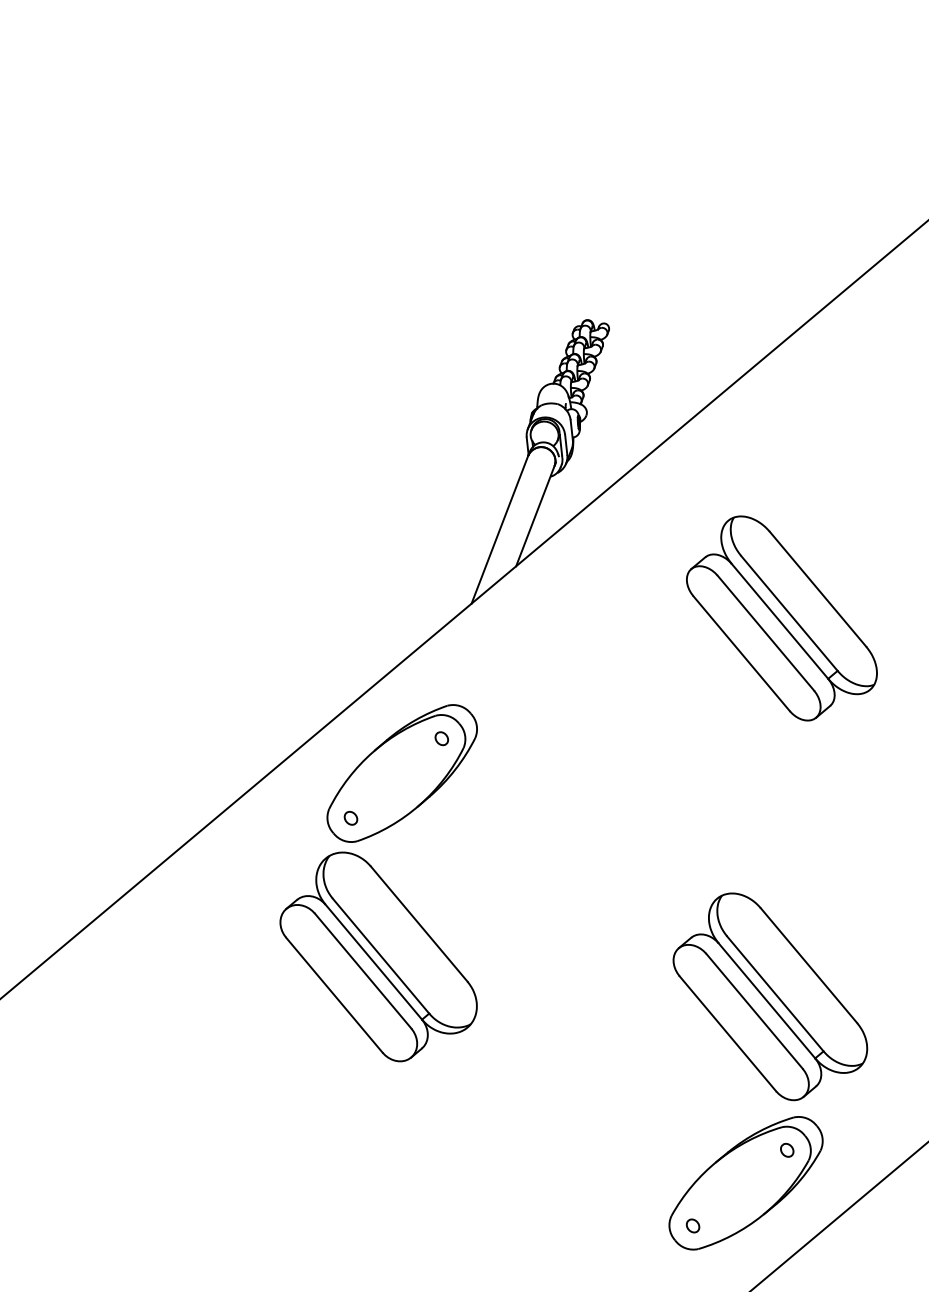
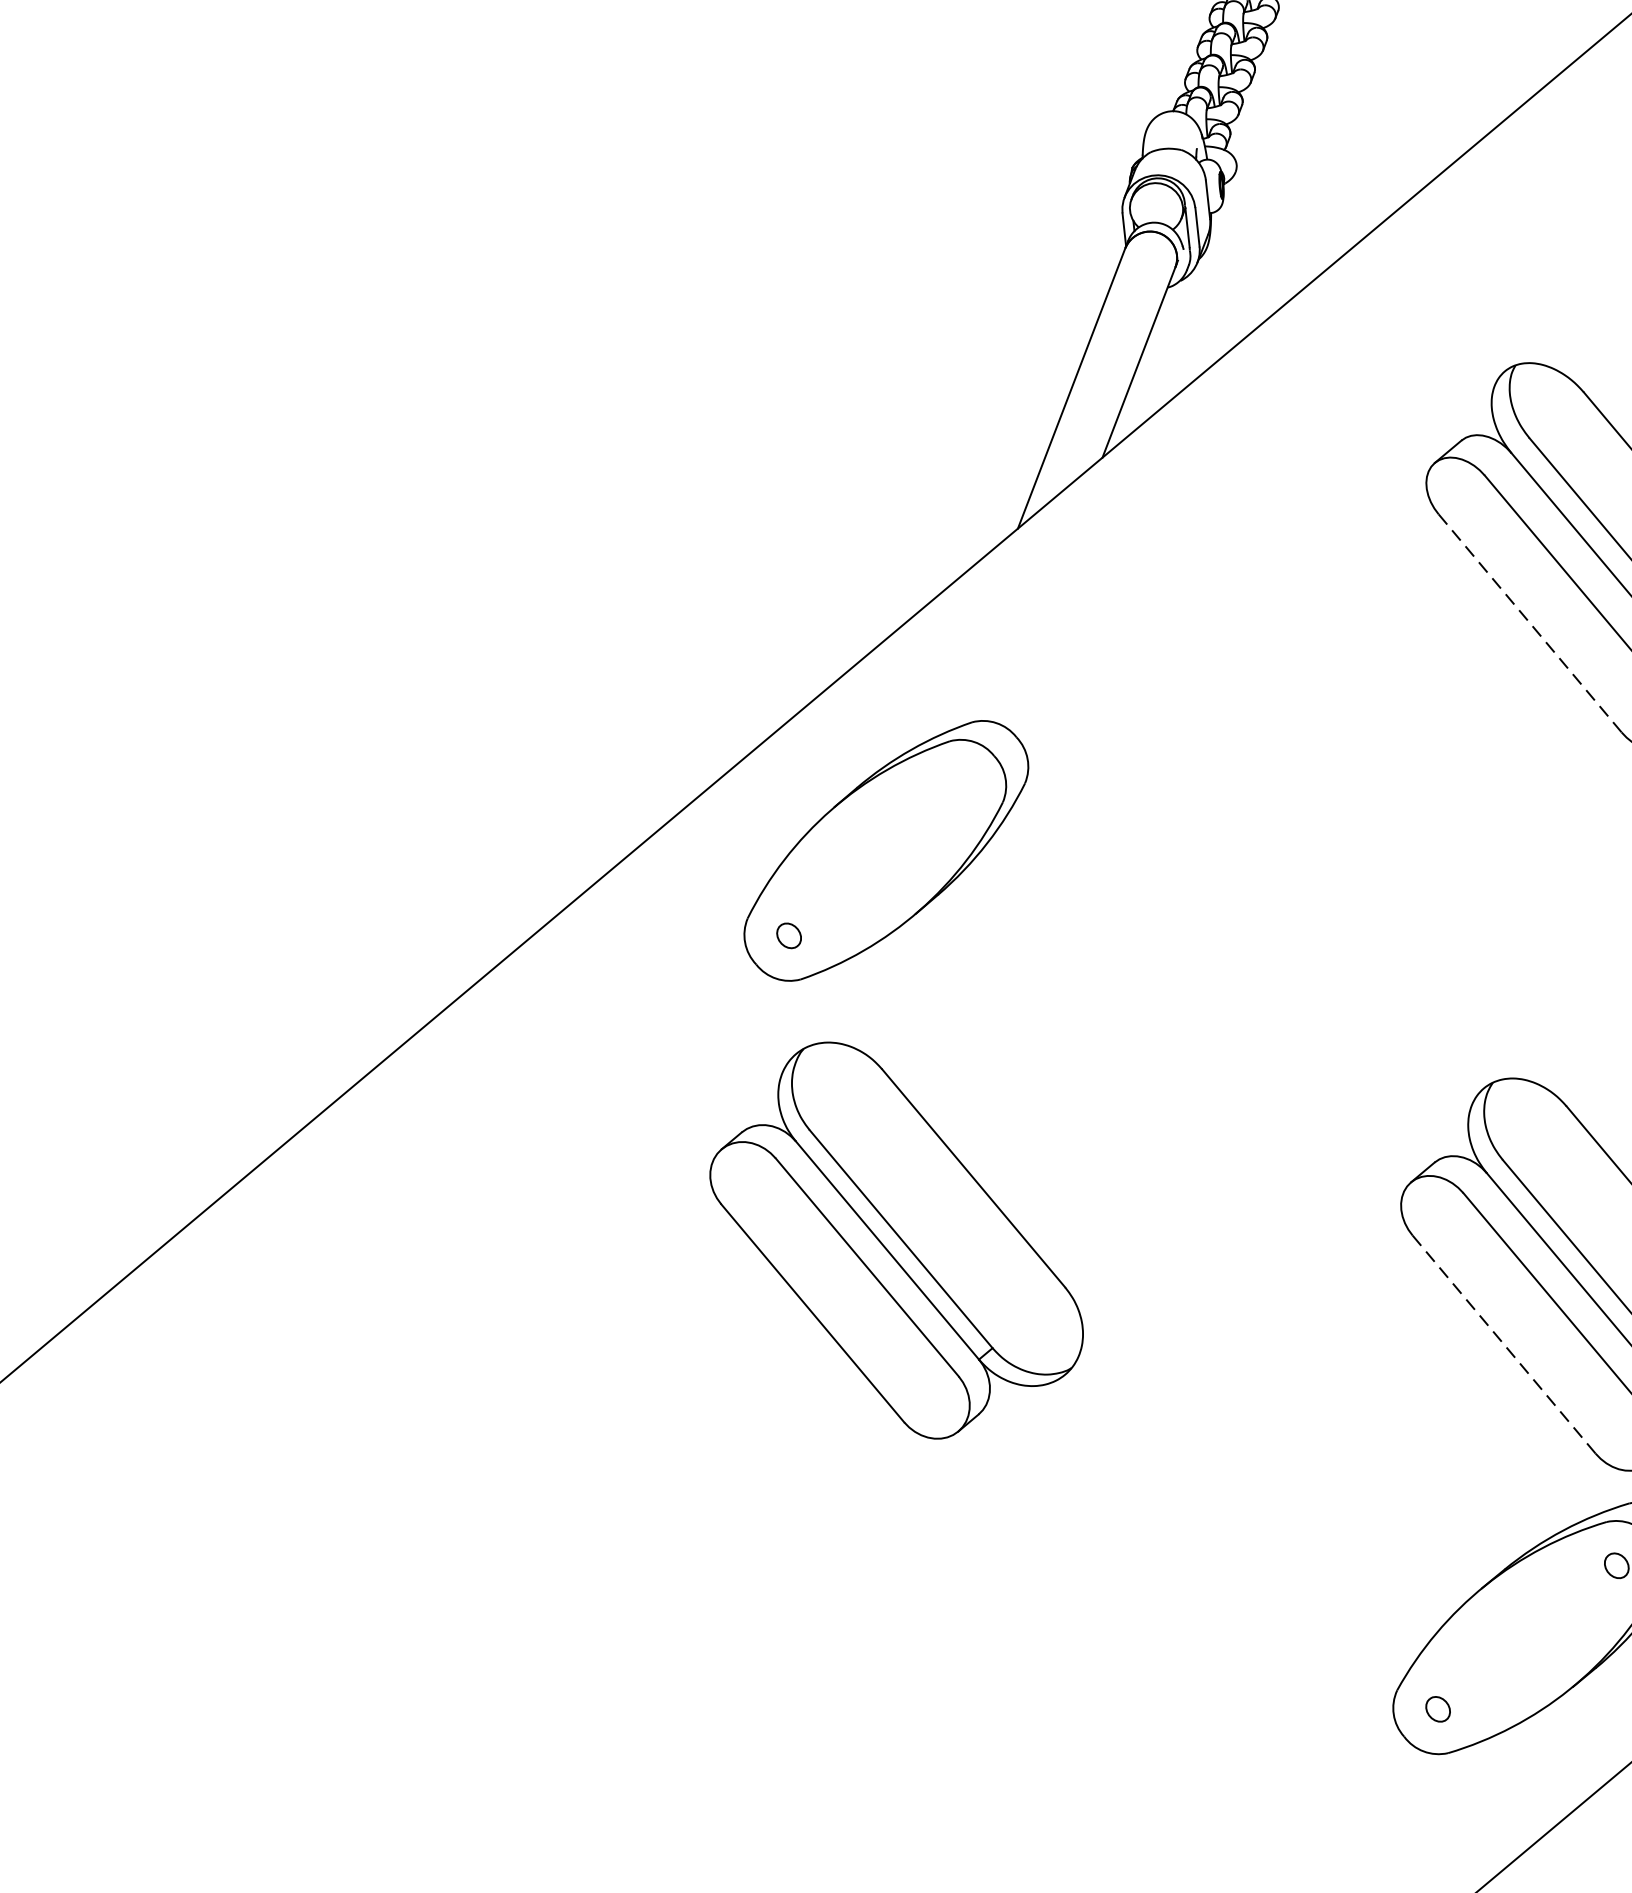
line: (741, 654) -> (1530, 625), solid -> dashed
part: (441, 738) -> (960, 784), removed
part: (378, 956) -> (896, 1239), moved
line: (728, 1034) -> (1505, 1346), solid -> dashed

